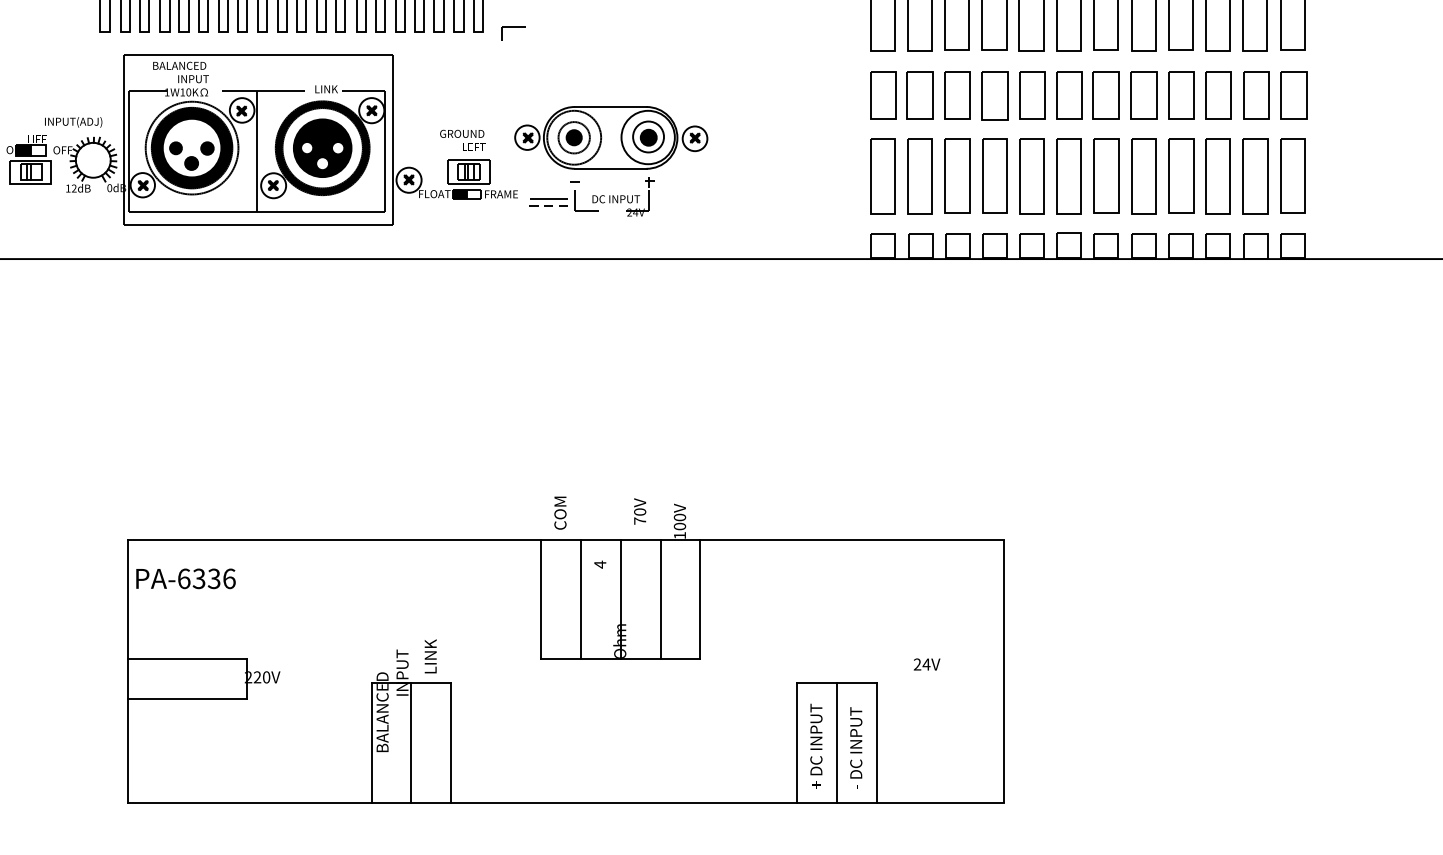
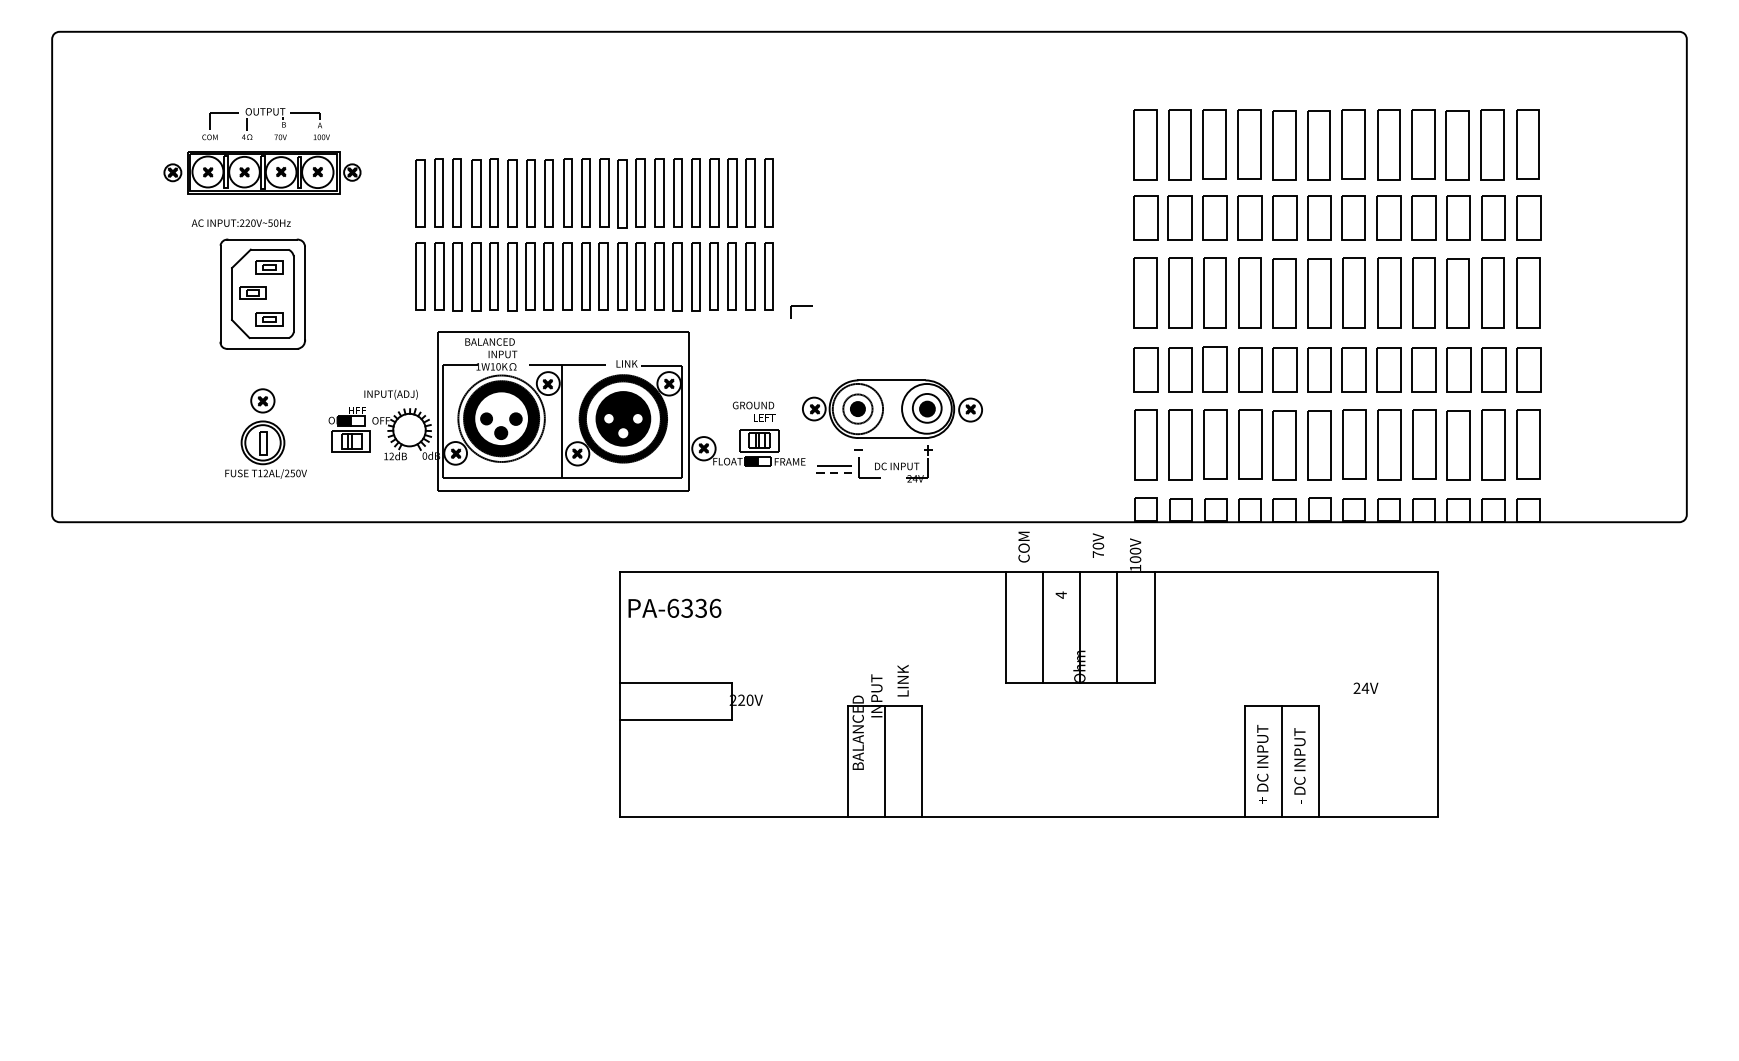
part: (565, 649) -> (1028, 674), moved

